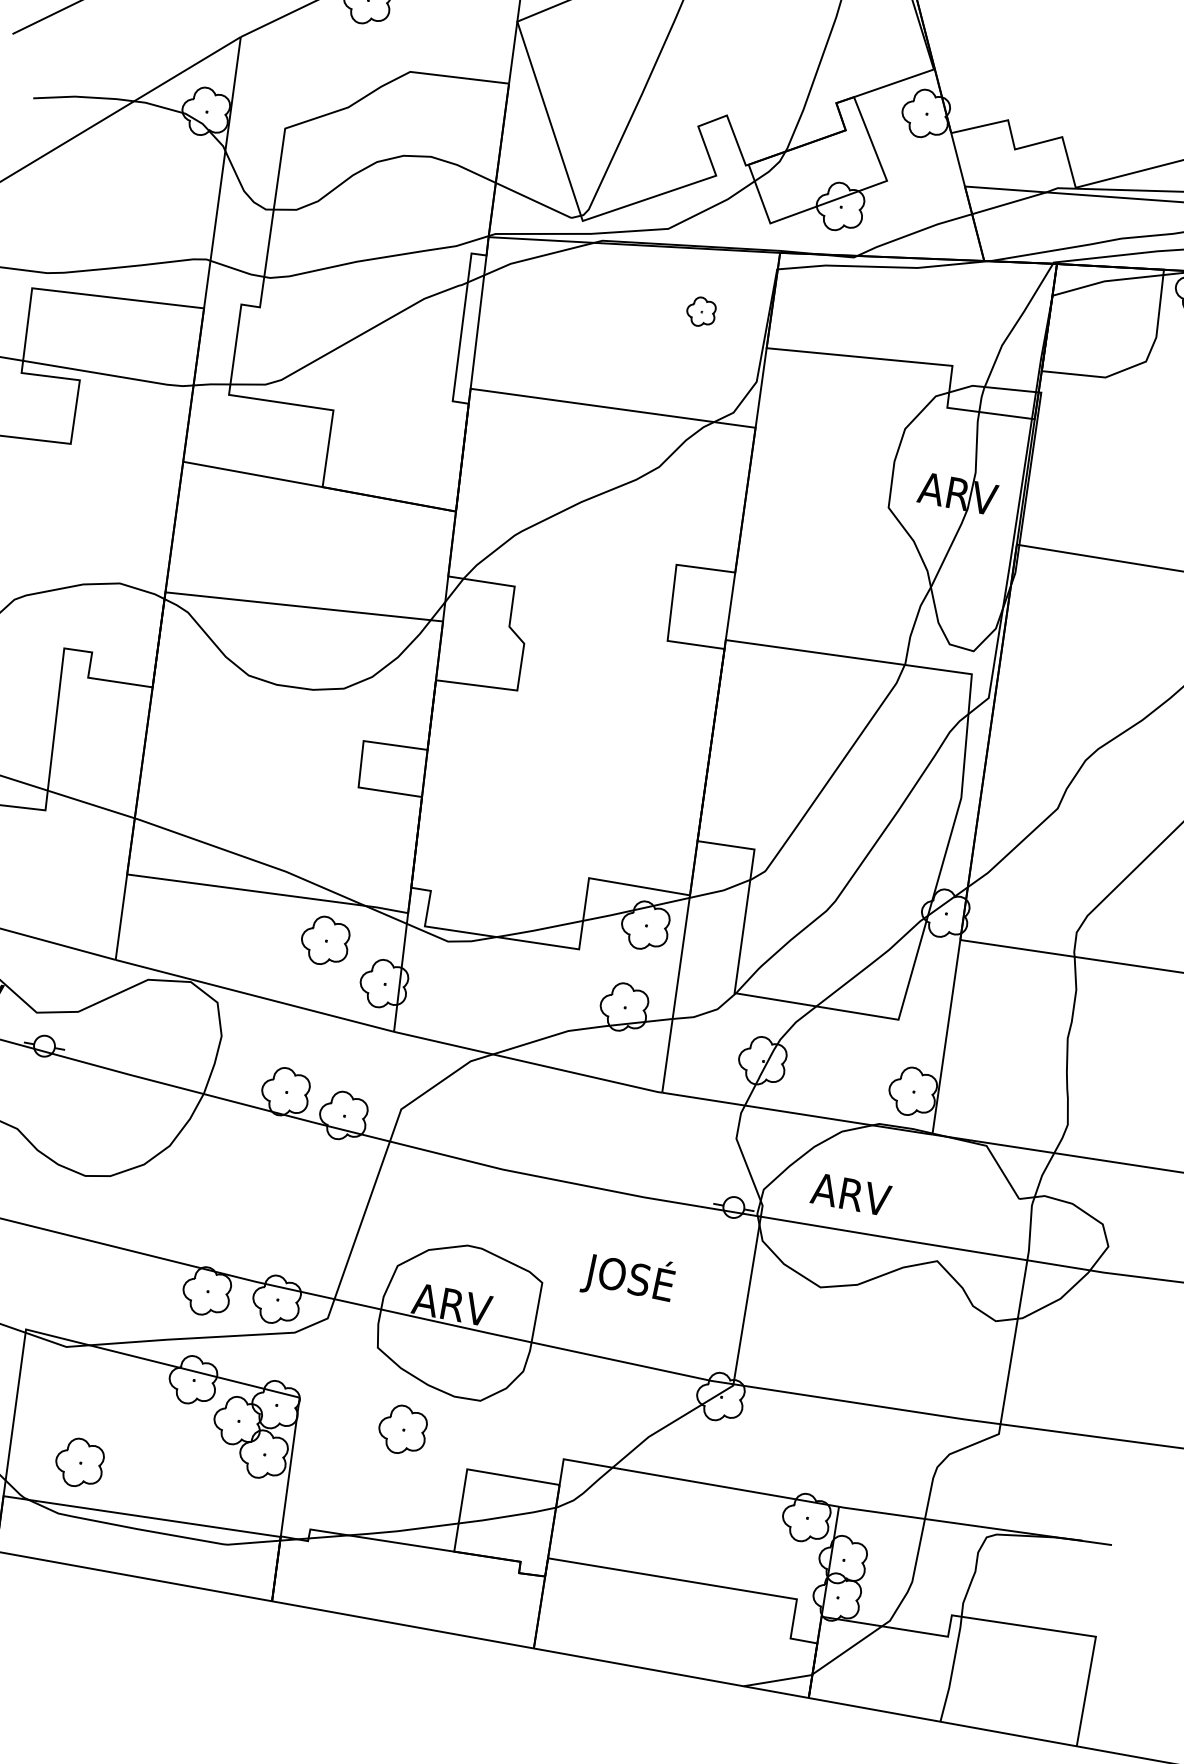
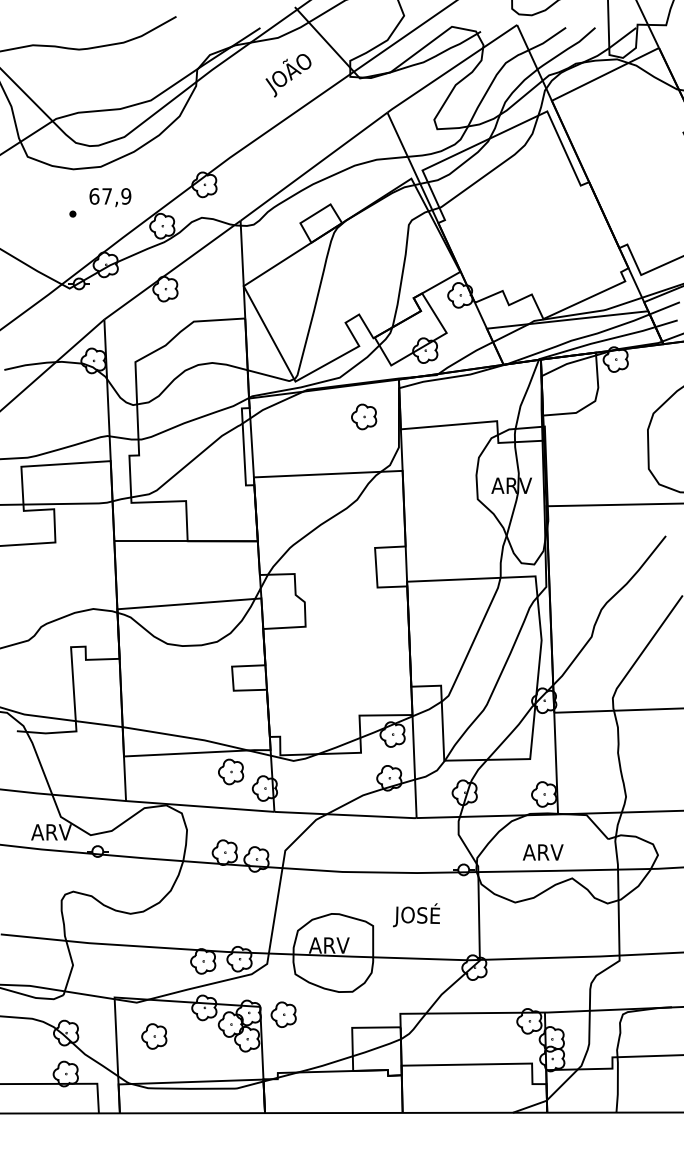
part: (701, 311) -> (364, 416), size x1.67
text: (849, 1194) -> (542, 852), moved
part: (402, 1429) -> (283, 1014), moved
part: (80, 1463) -> (154, 1036), moved

